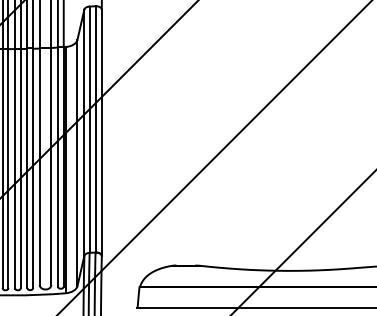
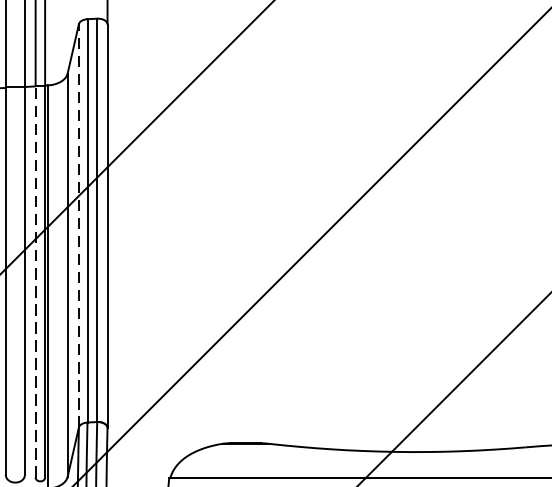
line: (84, 132) -> (79, 225), solid -> dashed
line: (57, 166) -> (34, 281), solid -> dashed

